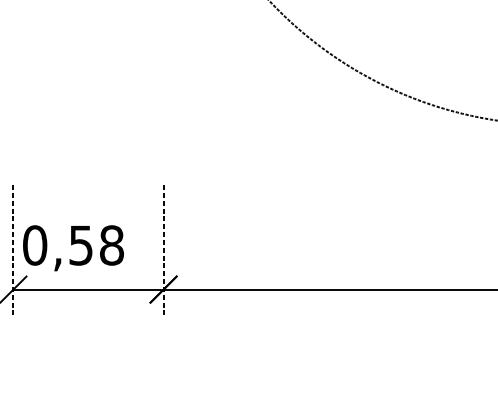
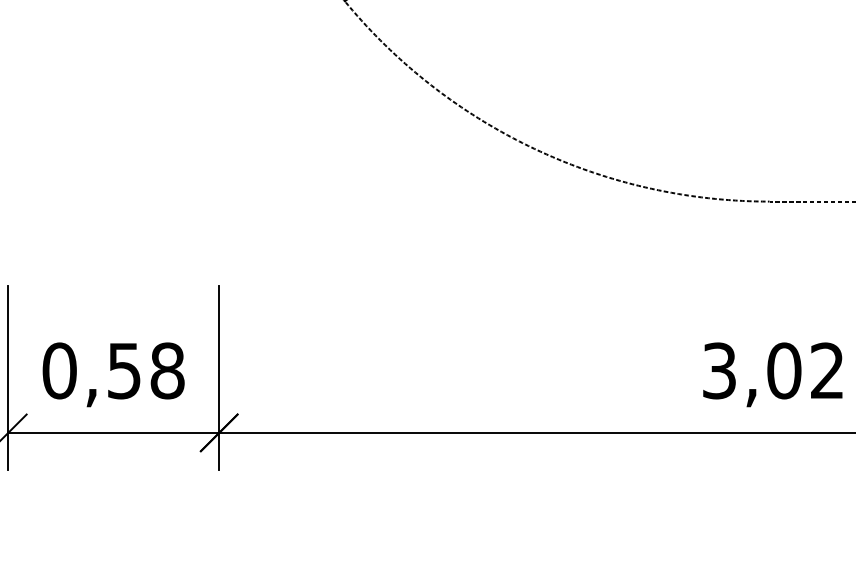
text: (73, 248) -> (113, 374), moved
line: (13, 250) -> (8, 377), dashed -> solid
line: (163, 250) -> (219, 377), dashed -> solid

